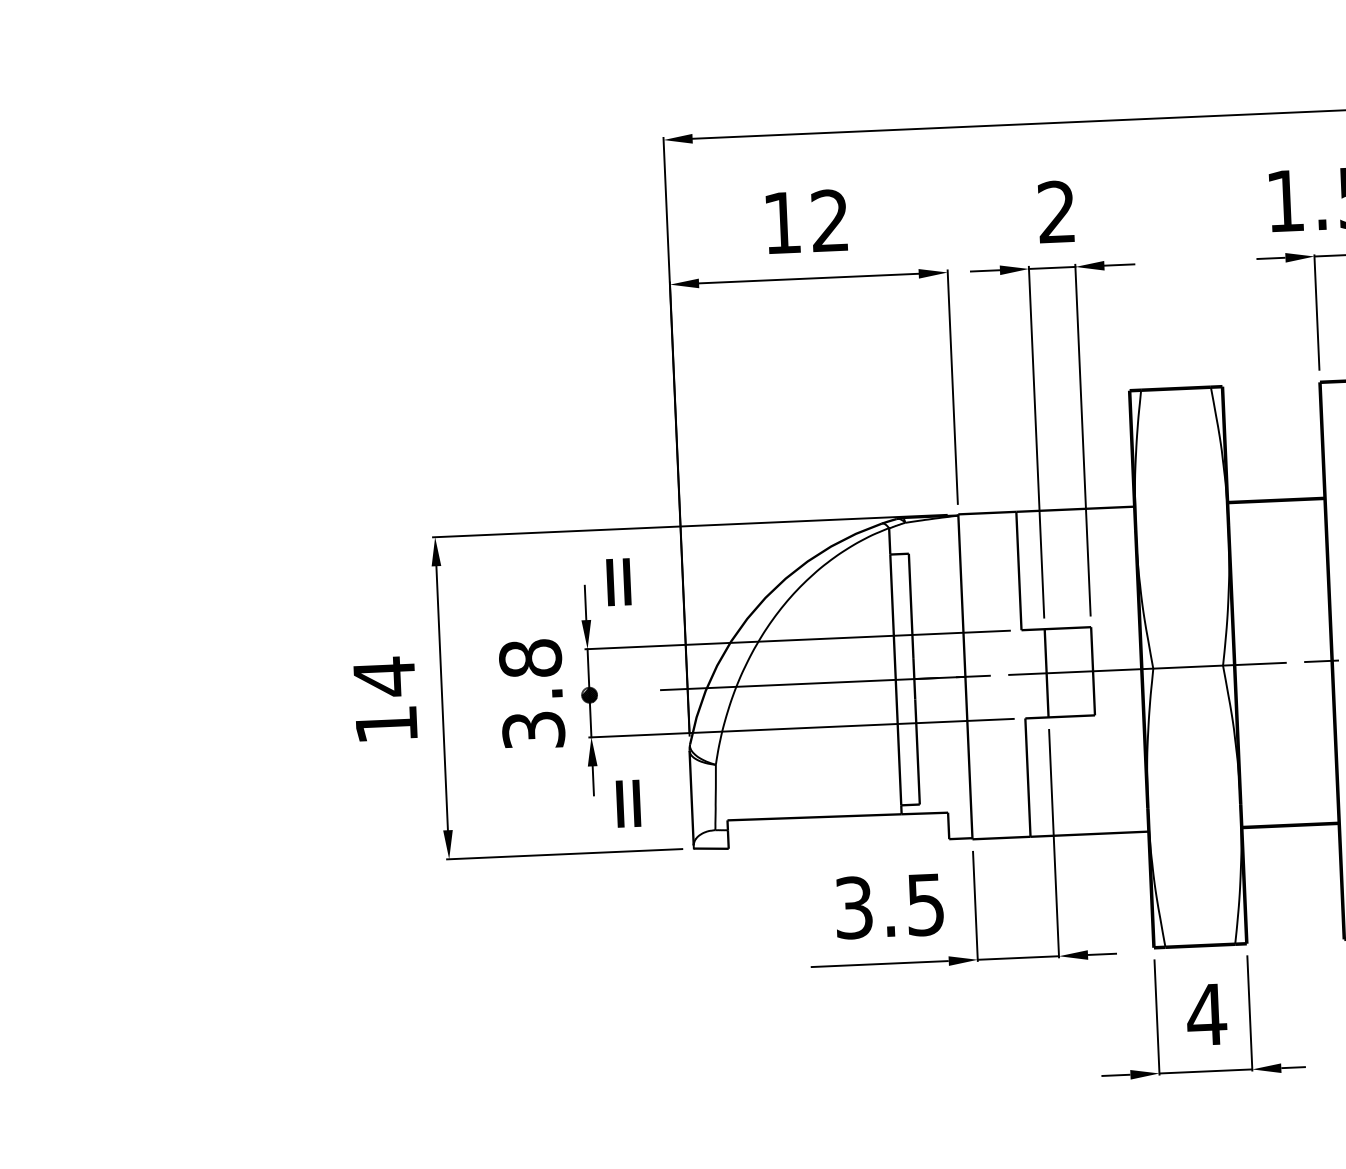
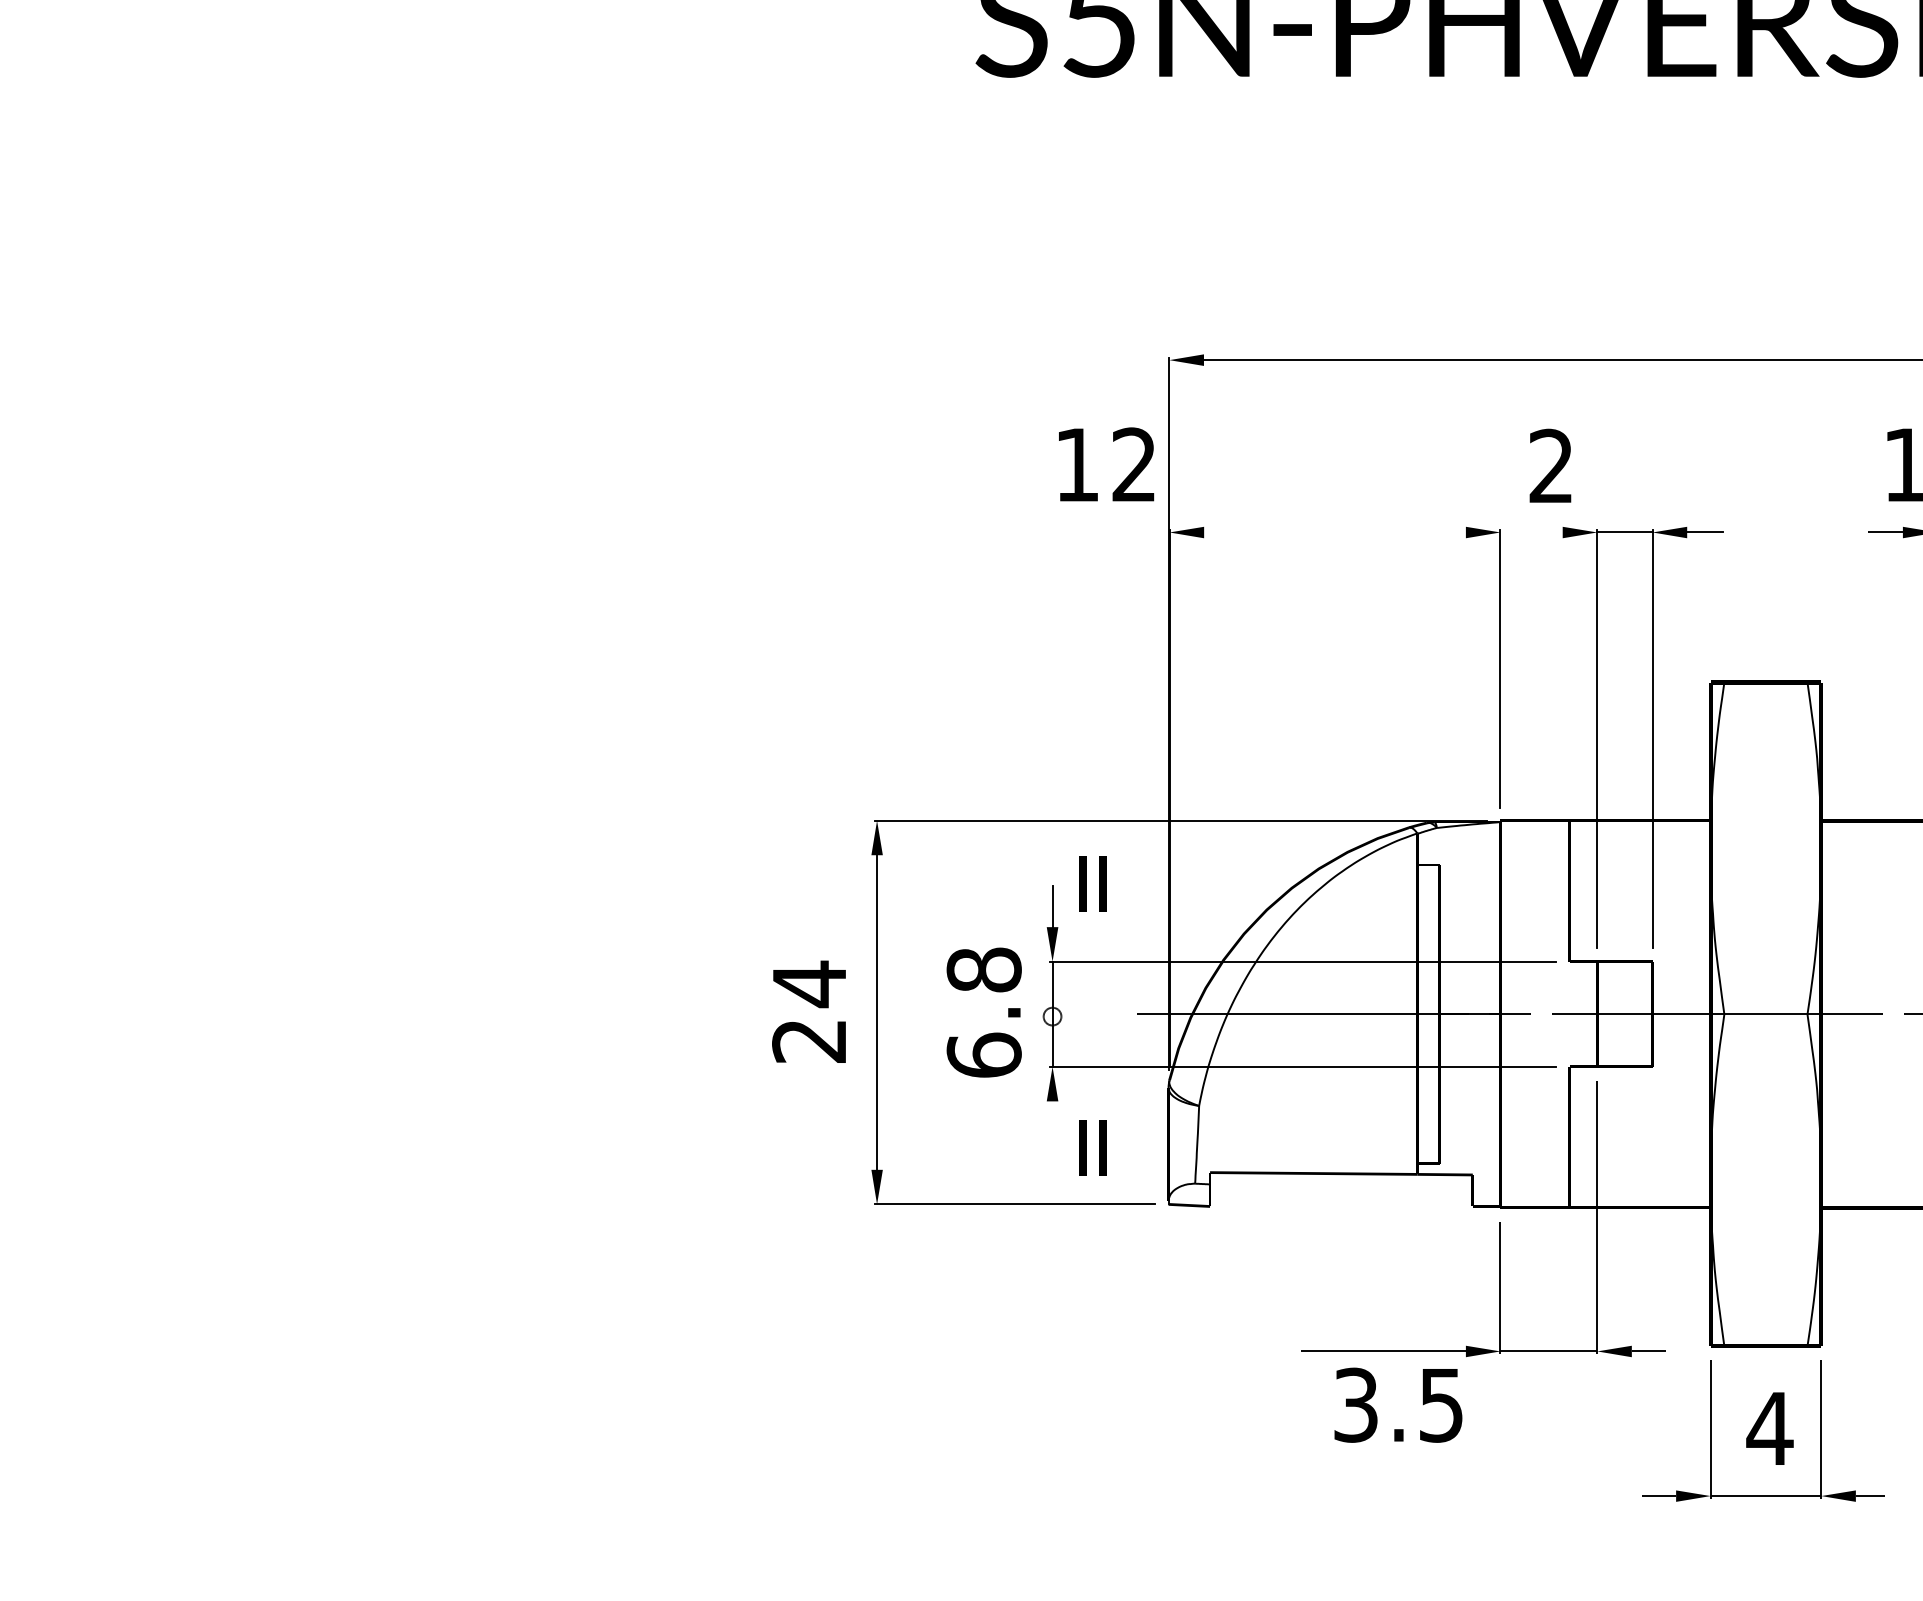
text: (1056, 211) -> (1550, 465), moved
text: (806, 221) -> (1106, 464), moved
line: (985, 270) -> (1545, 532), removed
line: (808, 278) -> (1334, 532), removed
hatch: (589, 695) -> (1052, 1016), removed
text: (385, 725) -> (808, 1041), 14 -> 24
text: (533, 729) -> (983, 1054), 3.8 -> 6.8
line: (593, 780) -> (1052, 1118), removed
text: (889, 905) -> (1398, 1404), moved

